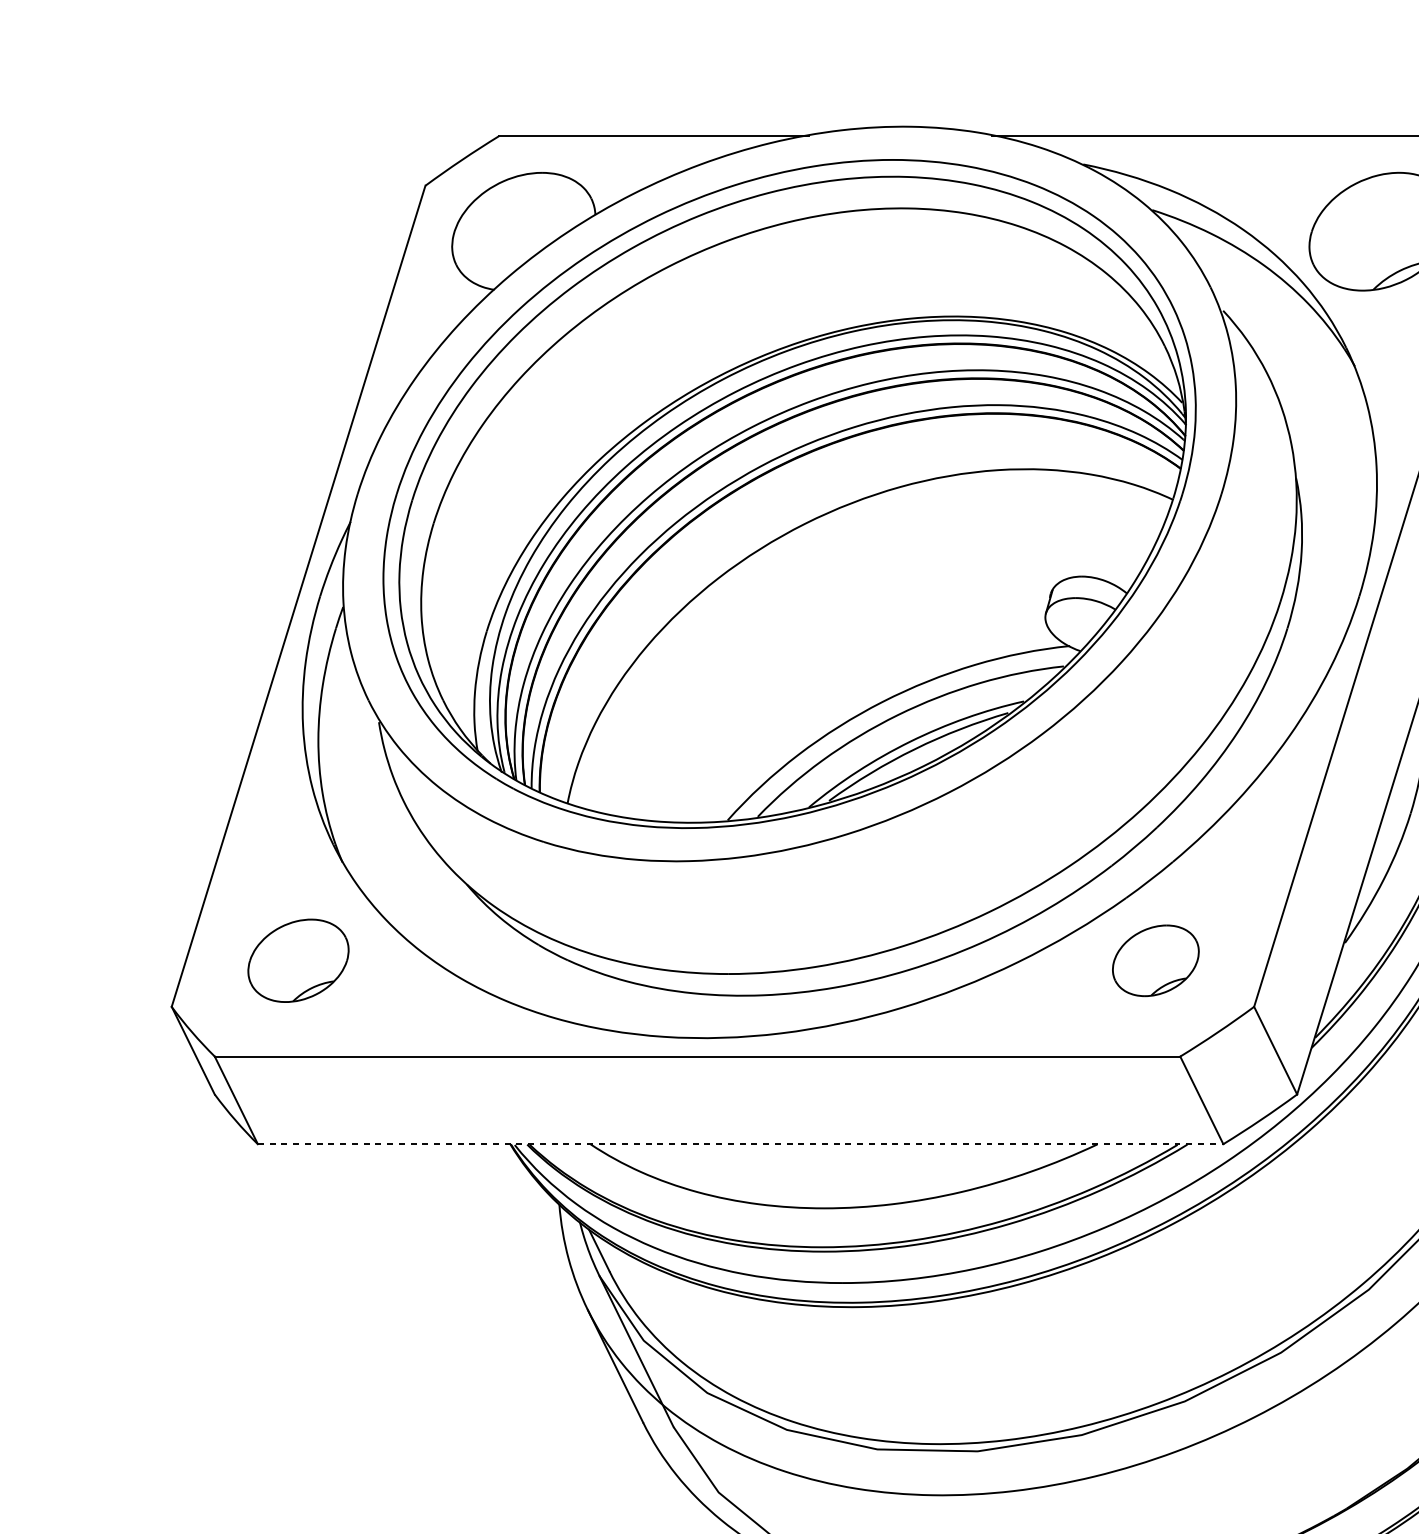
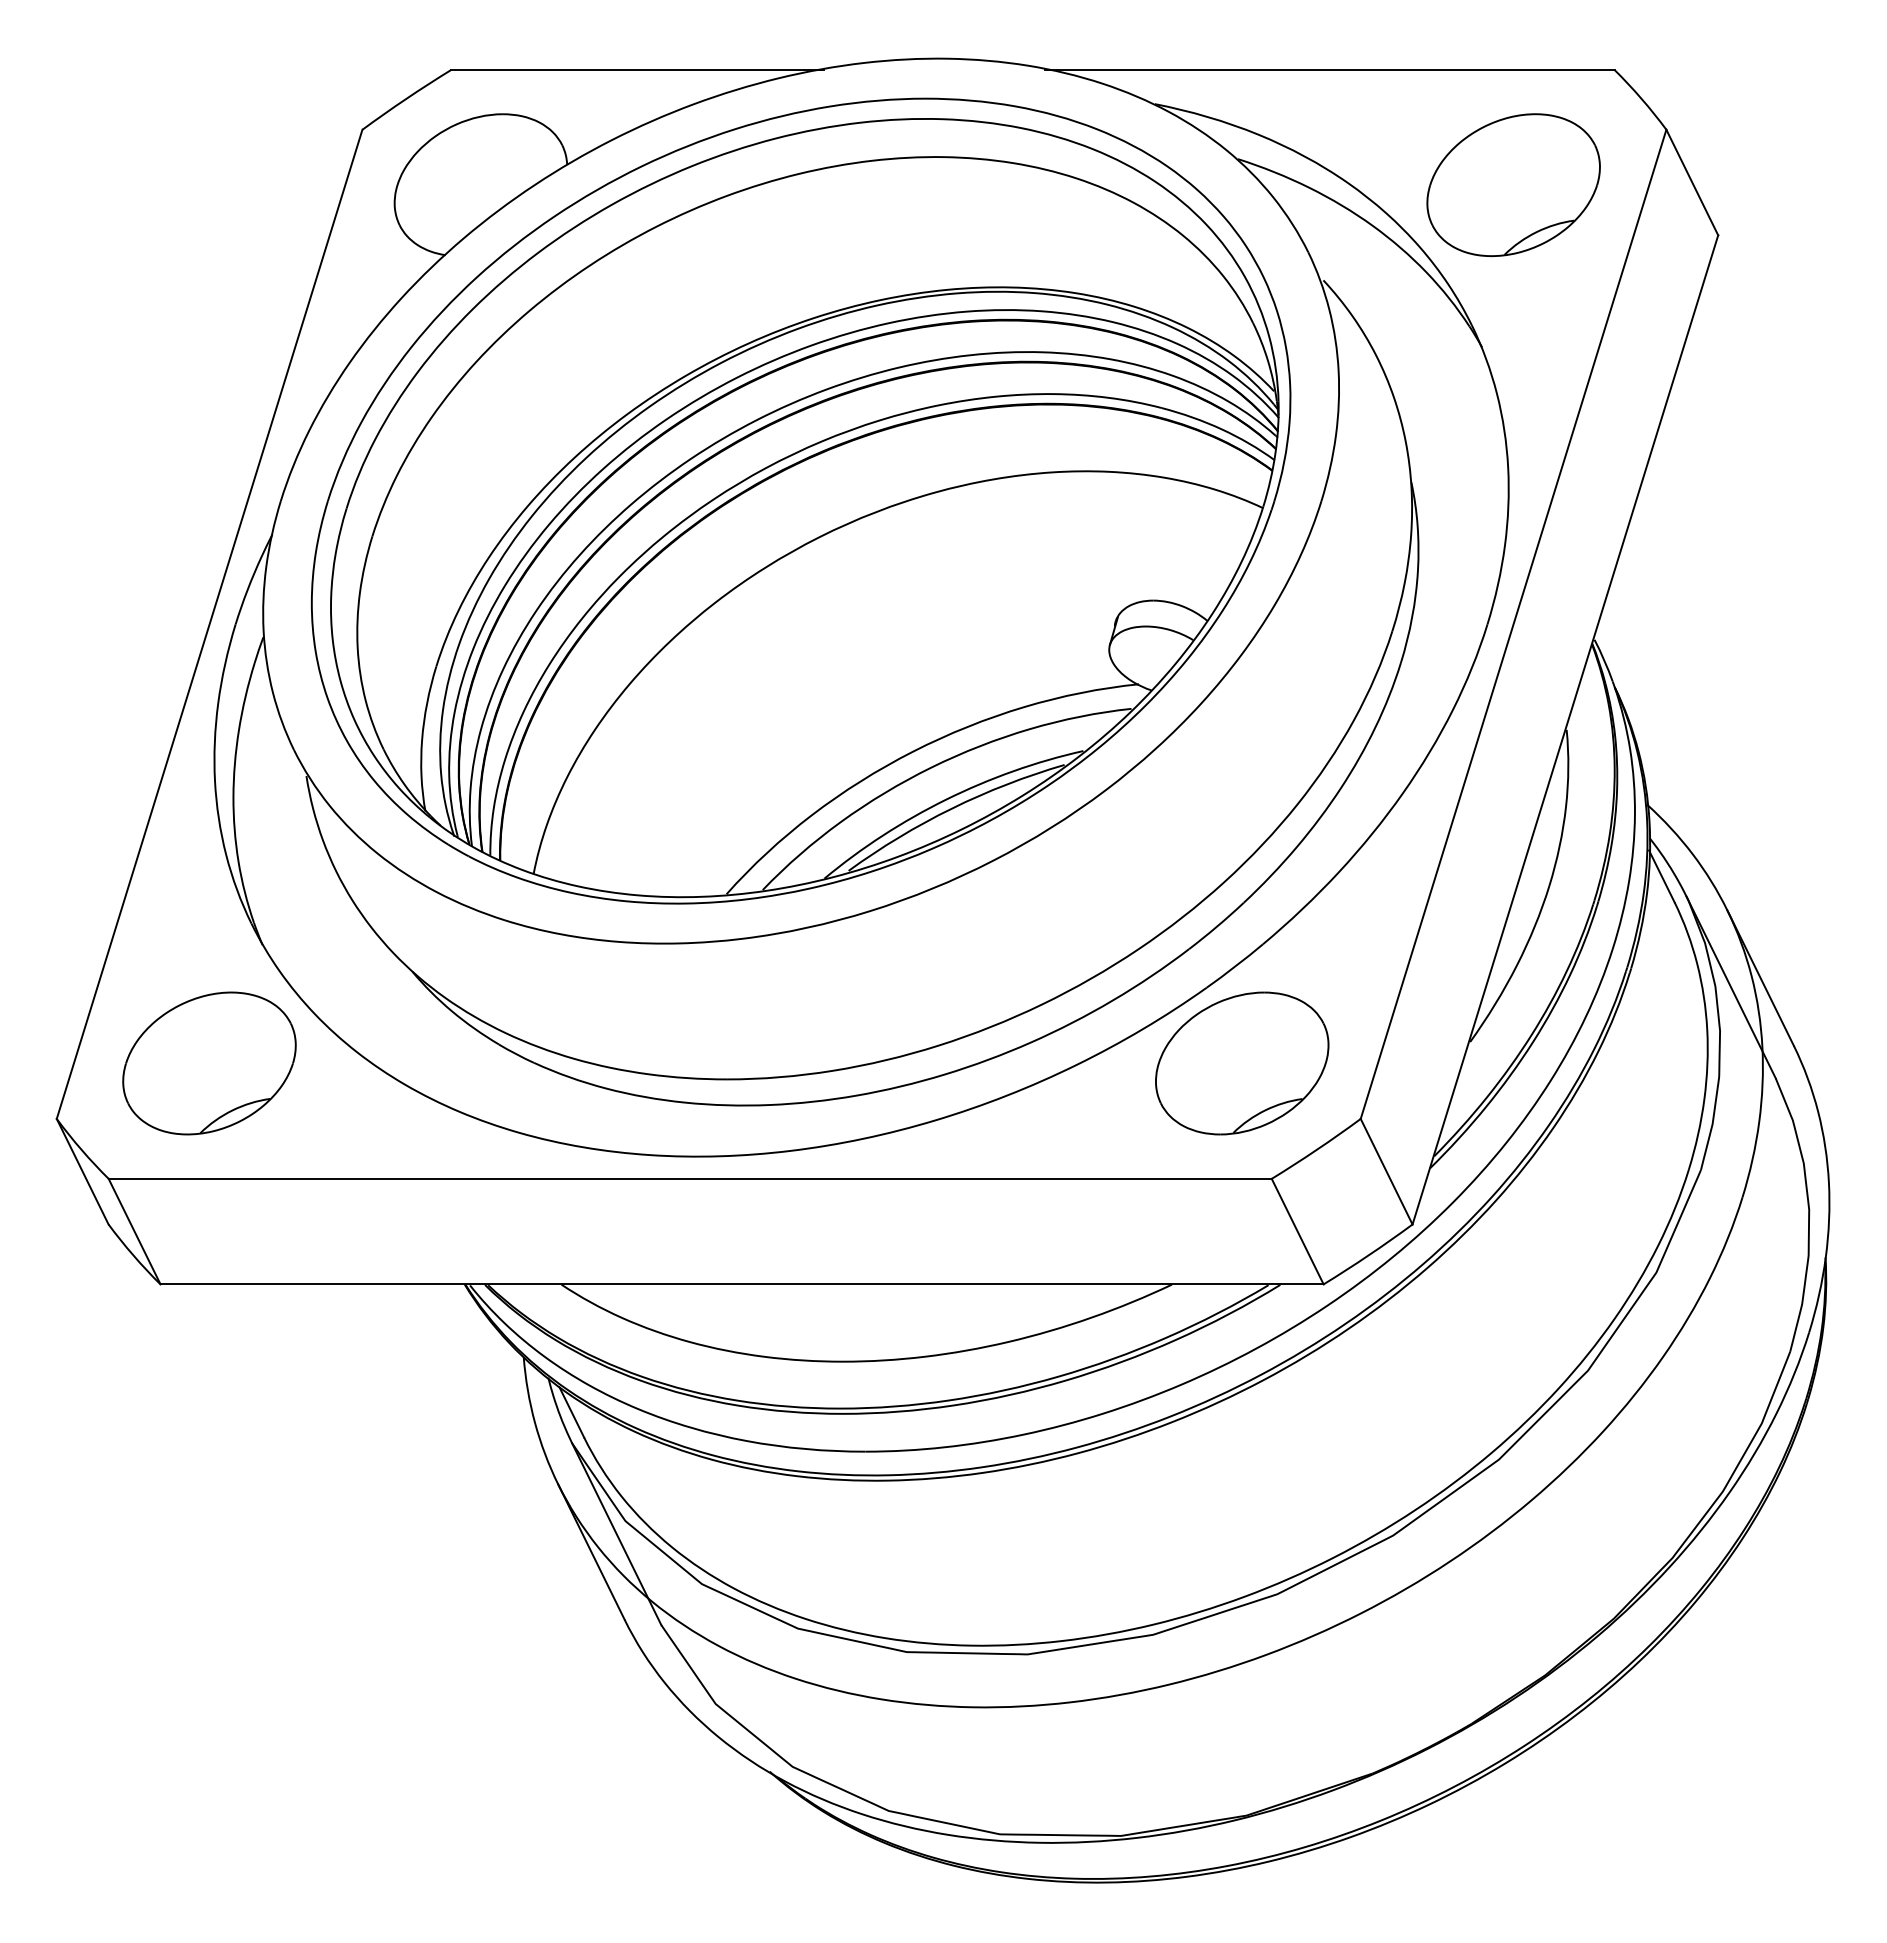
part: (298, 960) -> (209, 1063), size x1.43
part: (1156, 960) -> (1242, 1063), size x1.67
line: (740, 1144) -> (742, 1284), dashed -> solid

